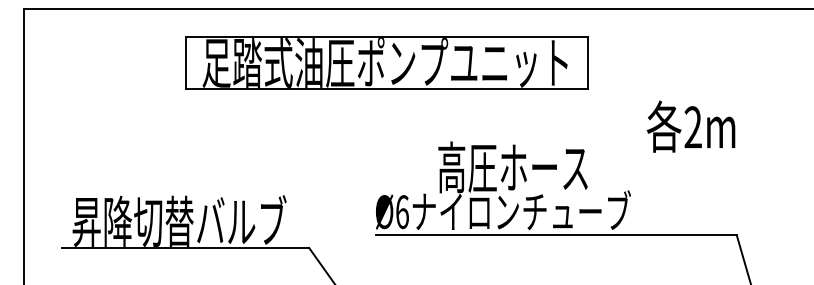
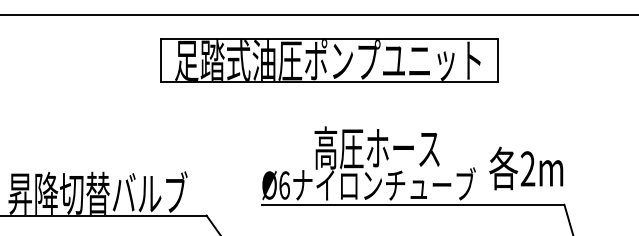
part: (386, 62) -> (328, 60), moved
text: (690, 126) -> (525, 168), moved

